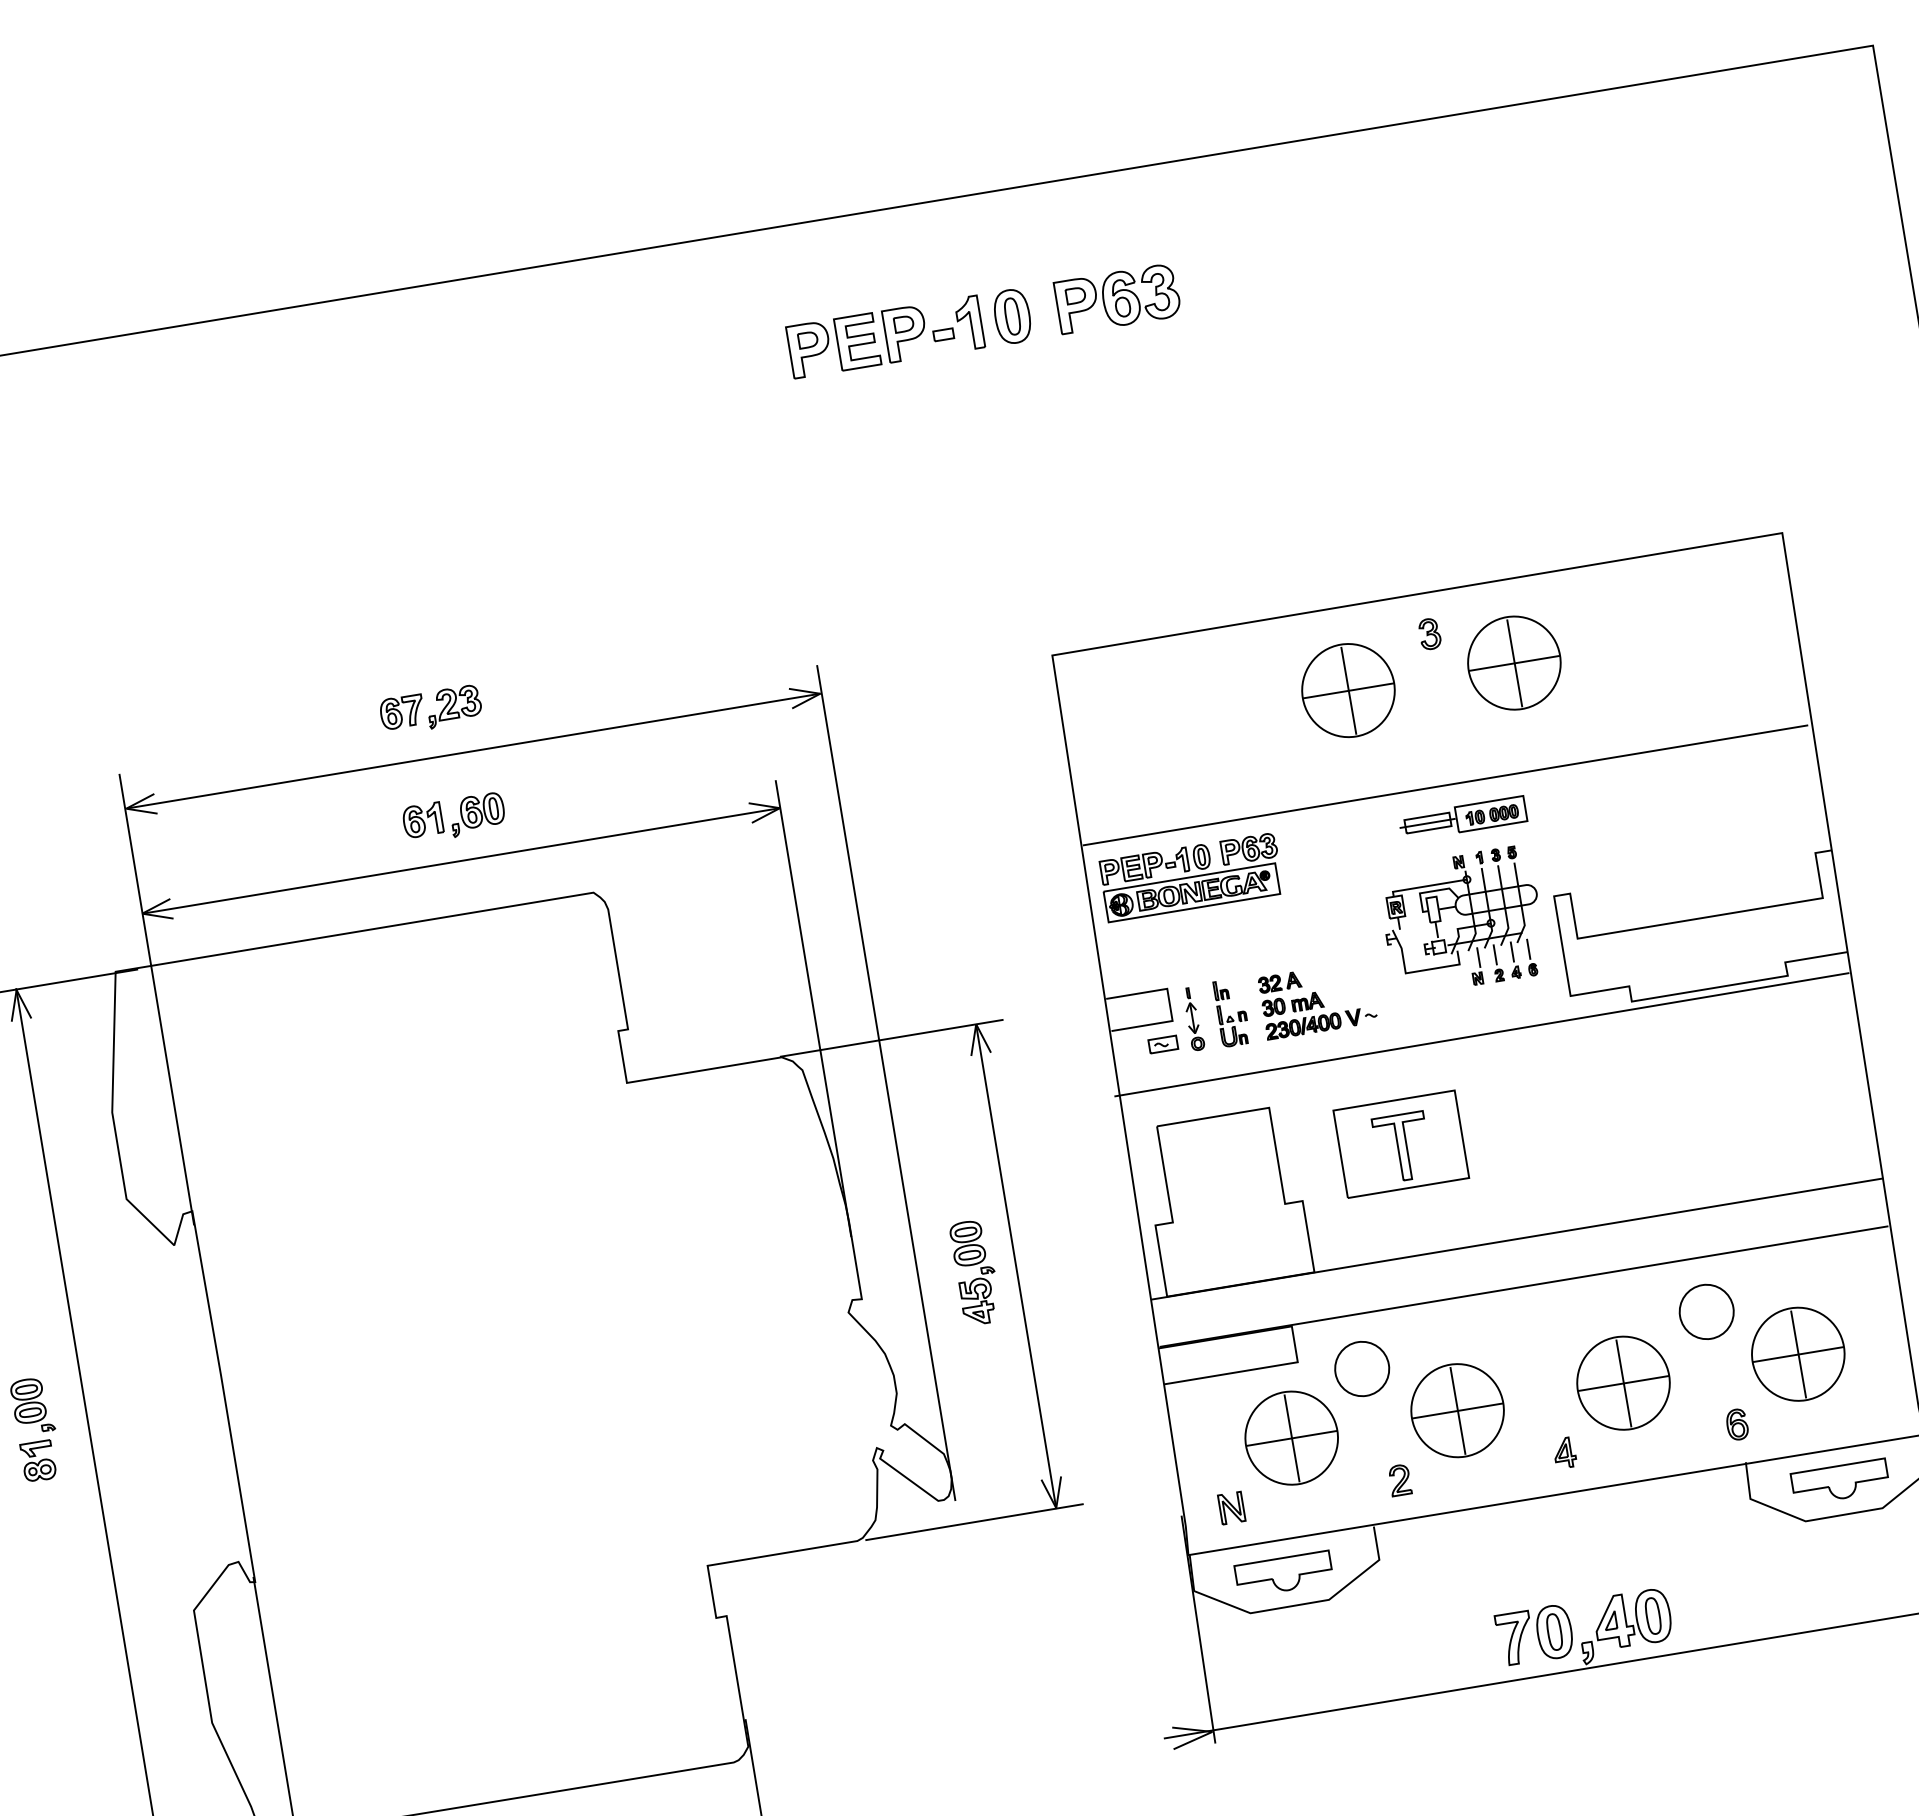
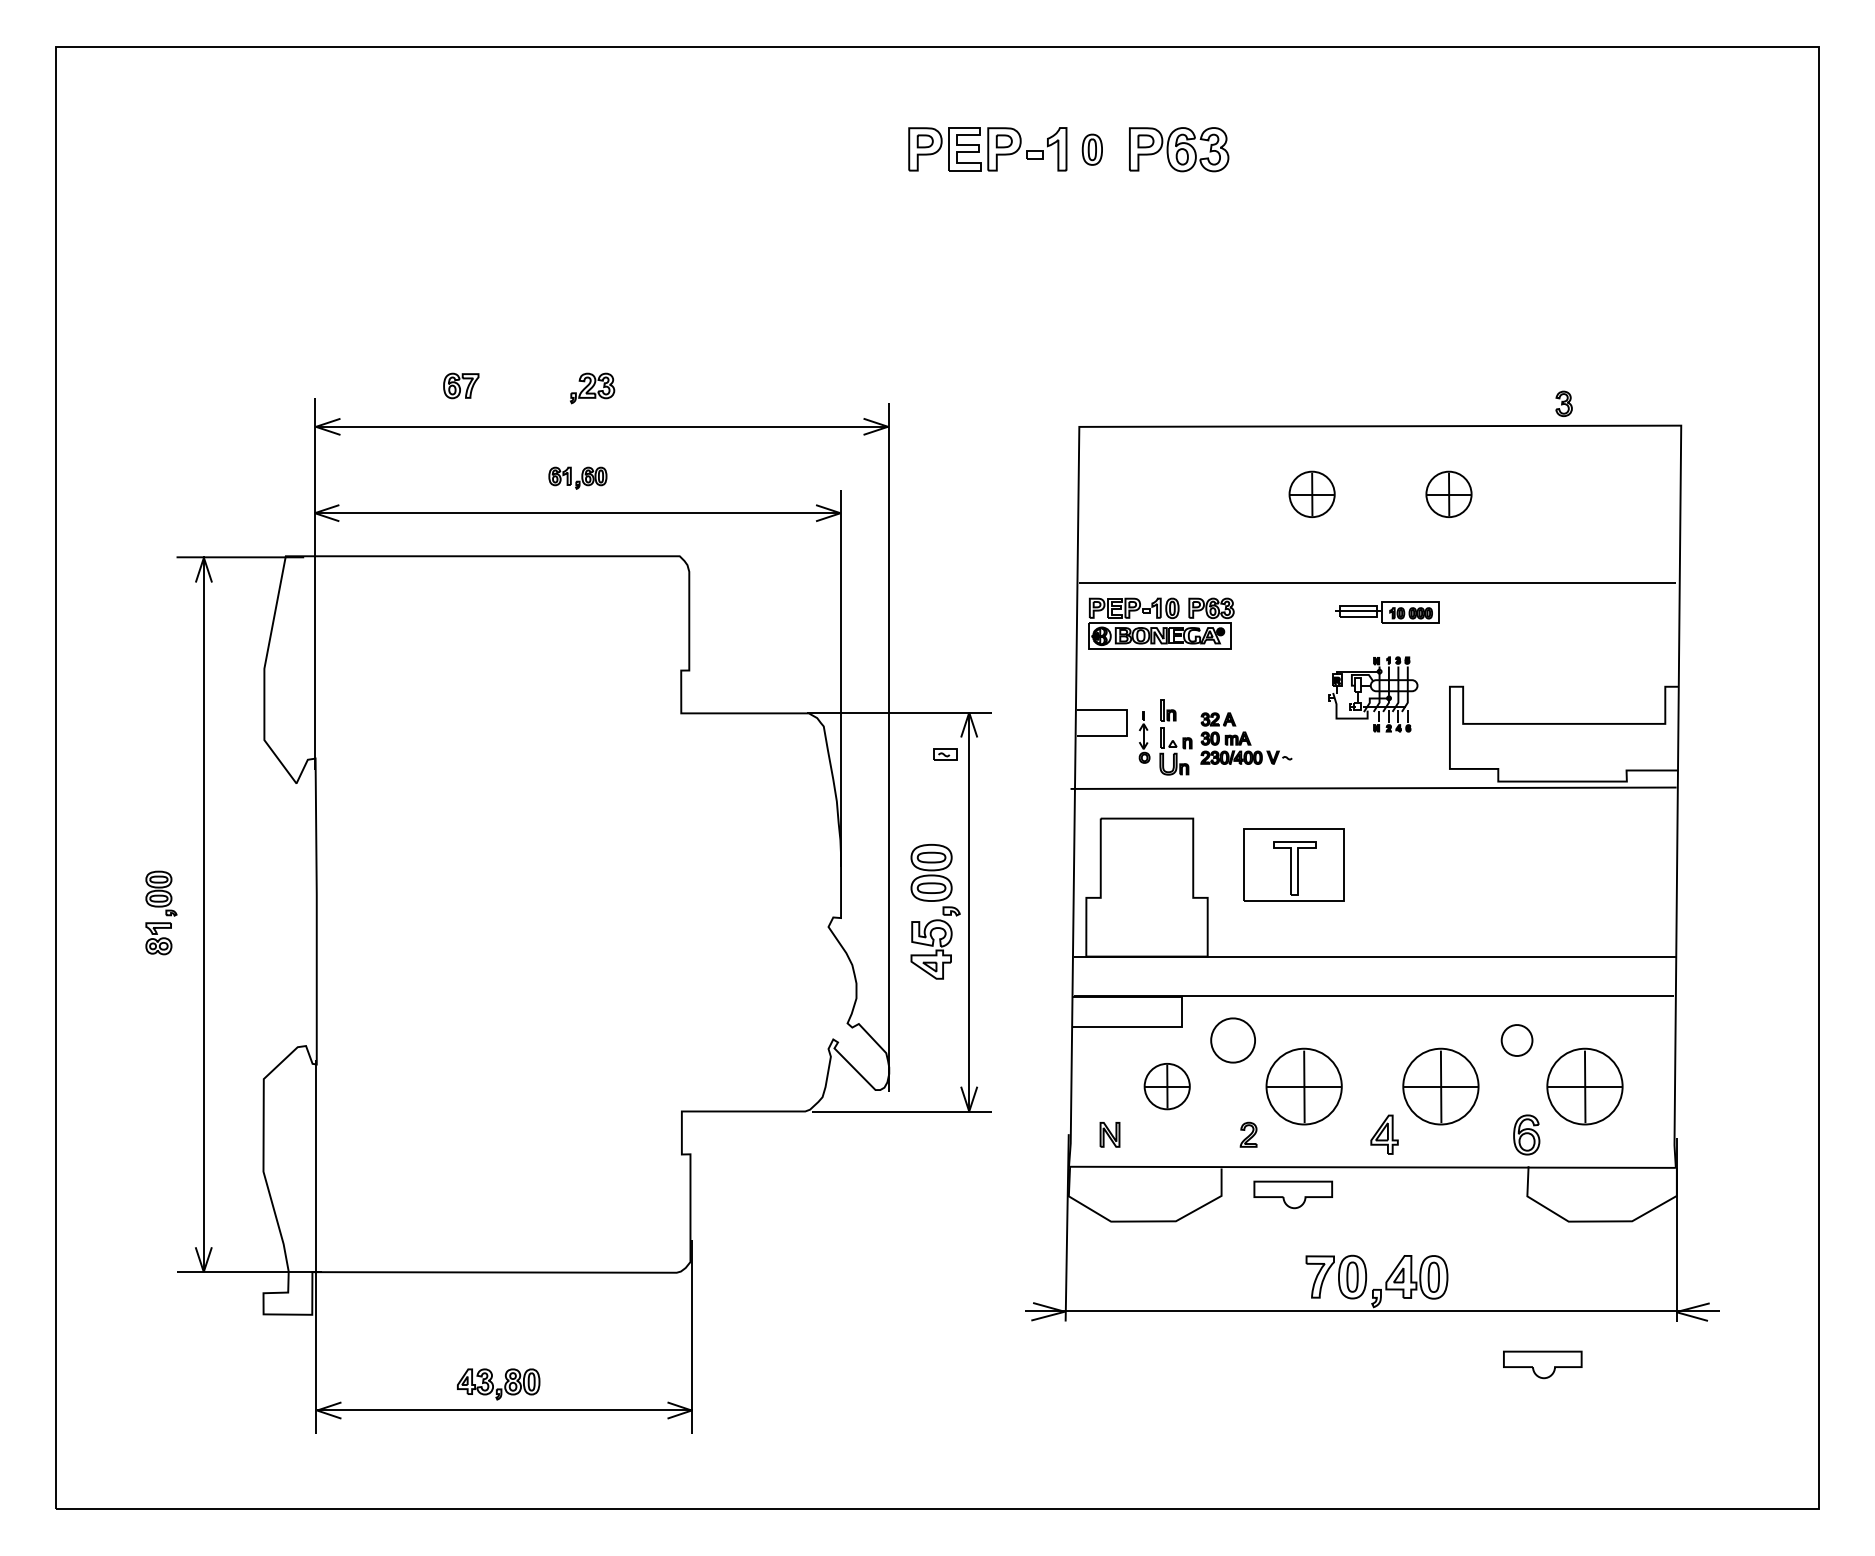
part: (1012, 316) -> (1092, 149), size x0.7
part: (1429, 633) -> (1563, 403), moved
part: (1513, 663) -> (1448, 494), size x0.6
part: (1347, 690) -> (1311, 494), size x0.6
part: (402, 711) -> (461, 385), moved
part: (453, 818) -> (577, 478), size x0.7
part: (1462, 921) -> (1373, 694), size x0.7
part: (1231, 1012) -> (1175, 737), size x1.4
part: (1163, 1044) -> (945, 754), moved
part: (976, 1272) -> (936, 911), size x1.6
part: (1705, 1312) -> (1516, 1040), size x0.7
part: (1736, 1424) -> (1526, 1134), size x1.6
part: (1290, 1438) -> (1166, 1086), size x0.6
part: (1564, 1452) -> (1384, 1134), size x1.6
part: (1840, 1481) -> (1542, 1364), moved
part: (1283, 1574) -> (1292, 1194), moved

